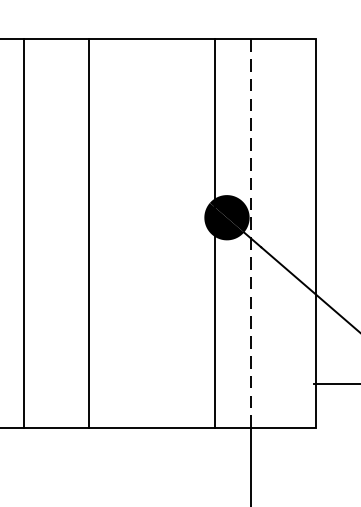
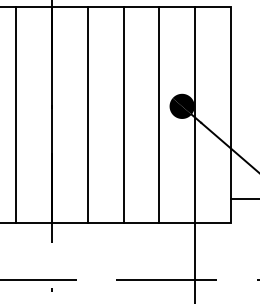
line: (24, 234) -> (87, 115), moved
line: (89, 234) -> (123, 115), moved
line: (214, 234) -> (159, 115), moved
line: (250, 234) -> (195, 115), dashed -> solid

